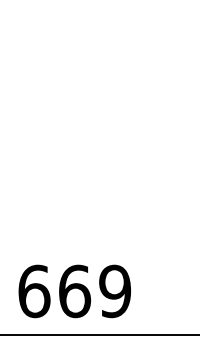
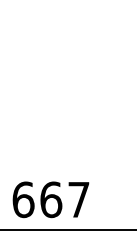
text: (114, 290) -> (78, 199), 669 -> 667

